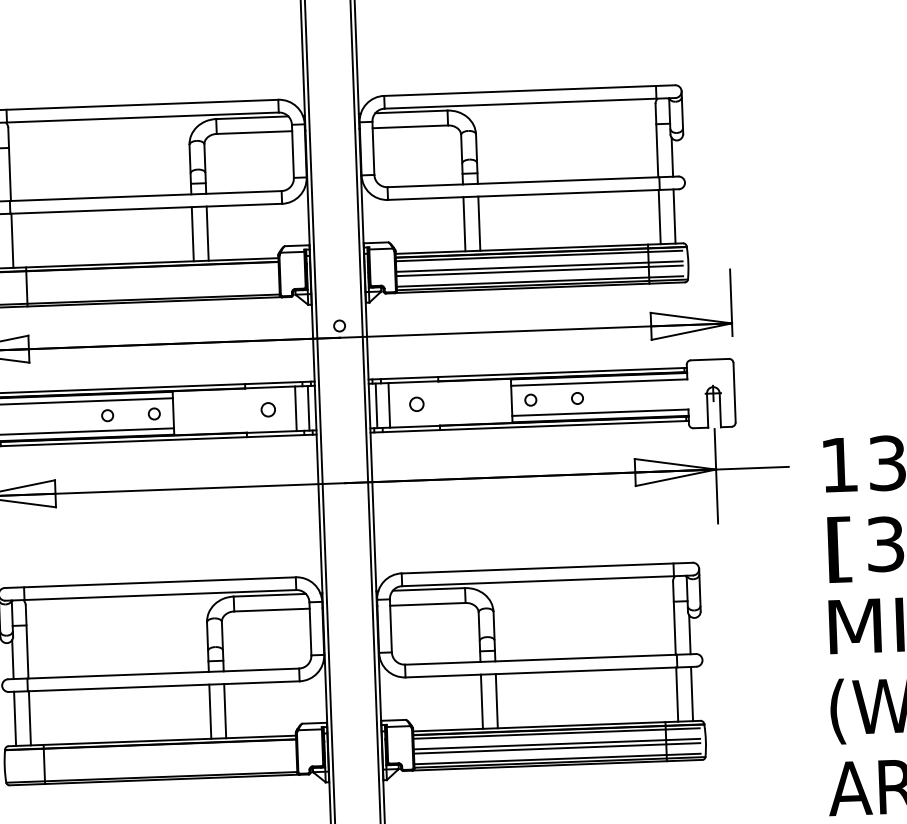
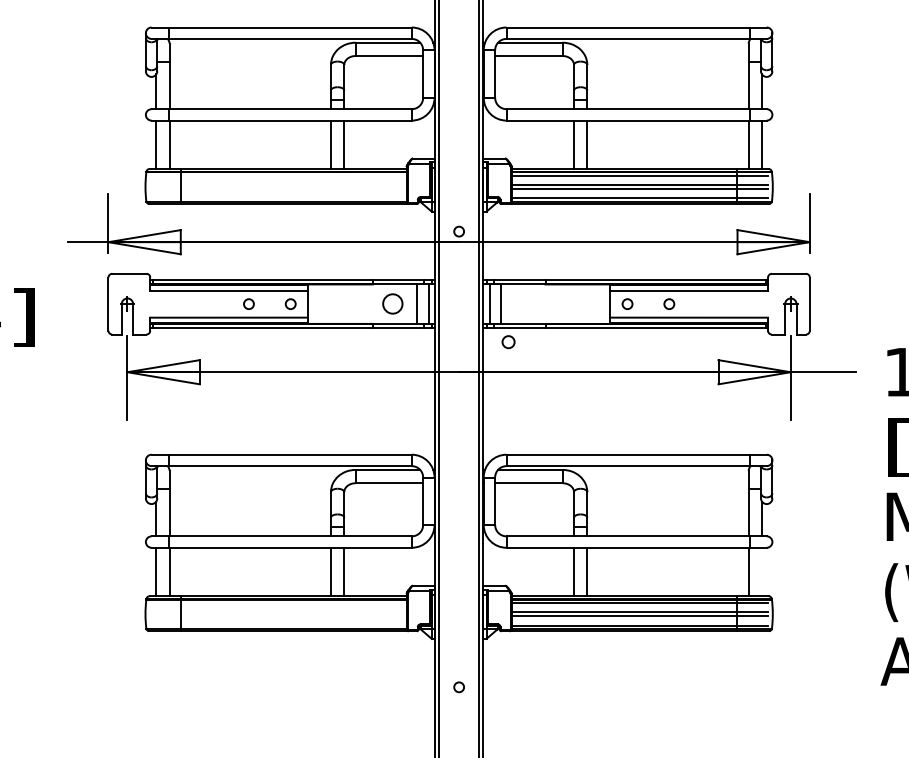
circle: (416, 404) -> (508, 342), moved
circle: (268, 410) -> (392, 304), size x1.6
line: (691, 693) -> (761, 571), removed

